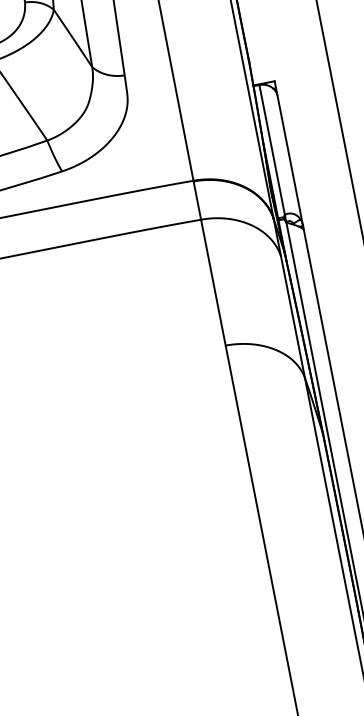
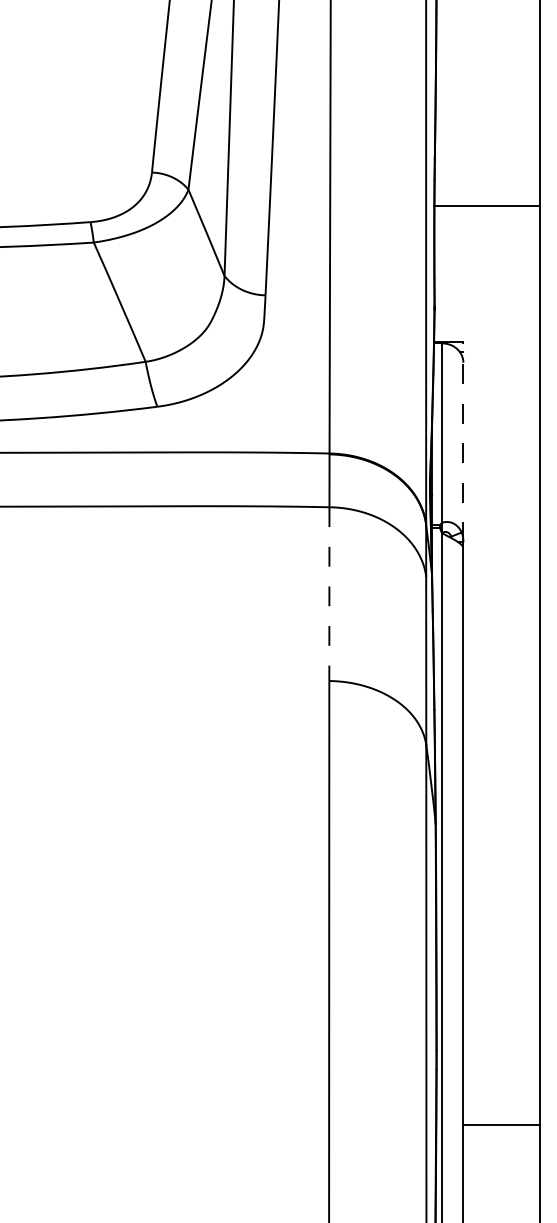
line: (288, 153) -> (463, 442), solid -> dashed
line: (213, 282) -> (329, 594), solid -> dashed

